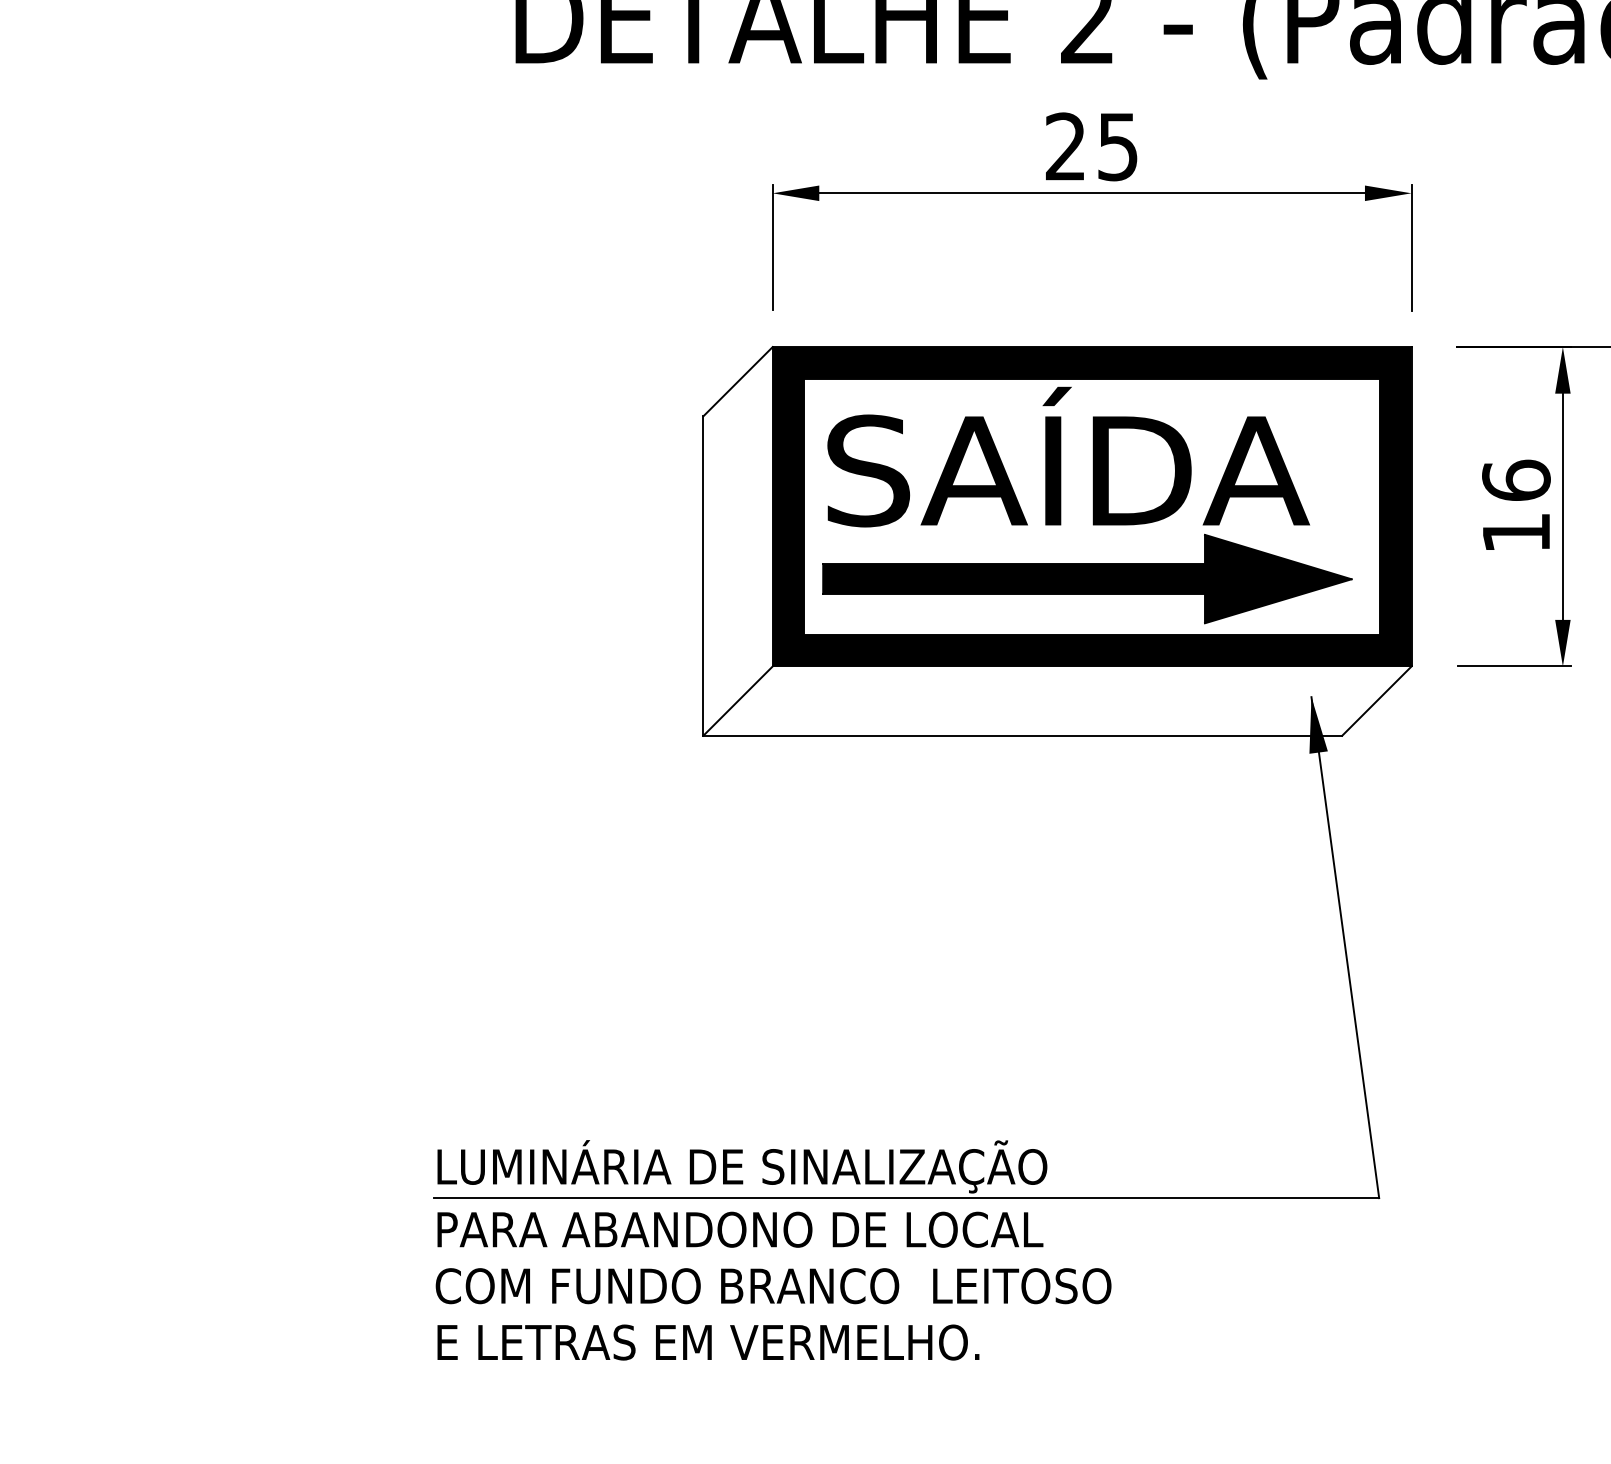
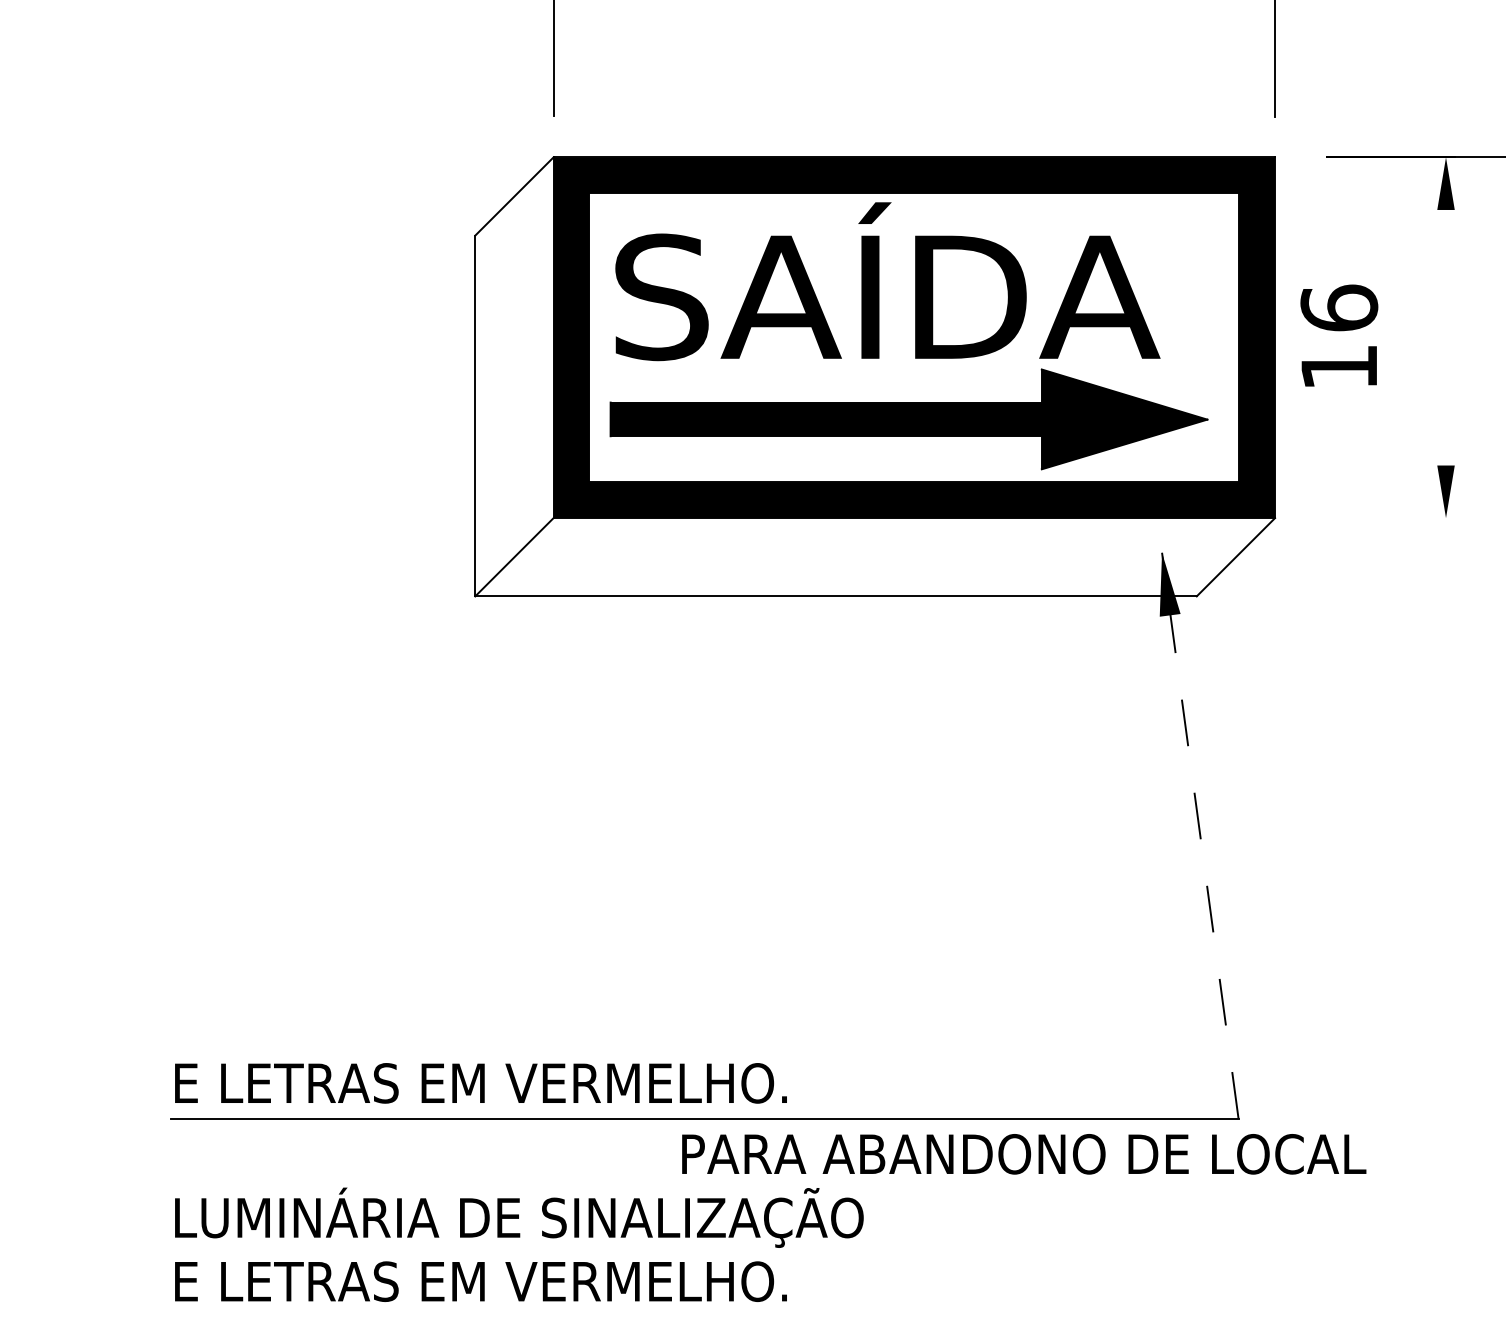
text: (1516, 504) -> (1339, 335), moved
line: (1562, 506) -> (1445, 337), removed
line: (1514, 666) -> (1391, 518), removed
line: (1345, 947) -> (1200, 835), solid -> dashed
text: (744, 1166) -> (521, 1082), LUMINÁRIA DE SINALIZAÇÃO -> E LETRAS EM VERMELHO.
text: (740, 1229) -> (1024, 1153), moved
text: (773, 1285) -> (554, 1217), COM FUNDO BRANCO  LEITOSO -> LUMINÁRIA DE SINALIZAÇÃO

